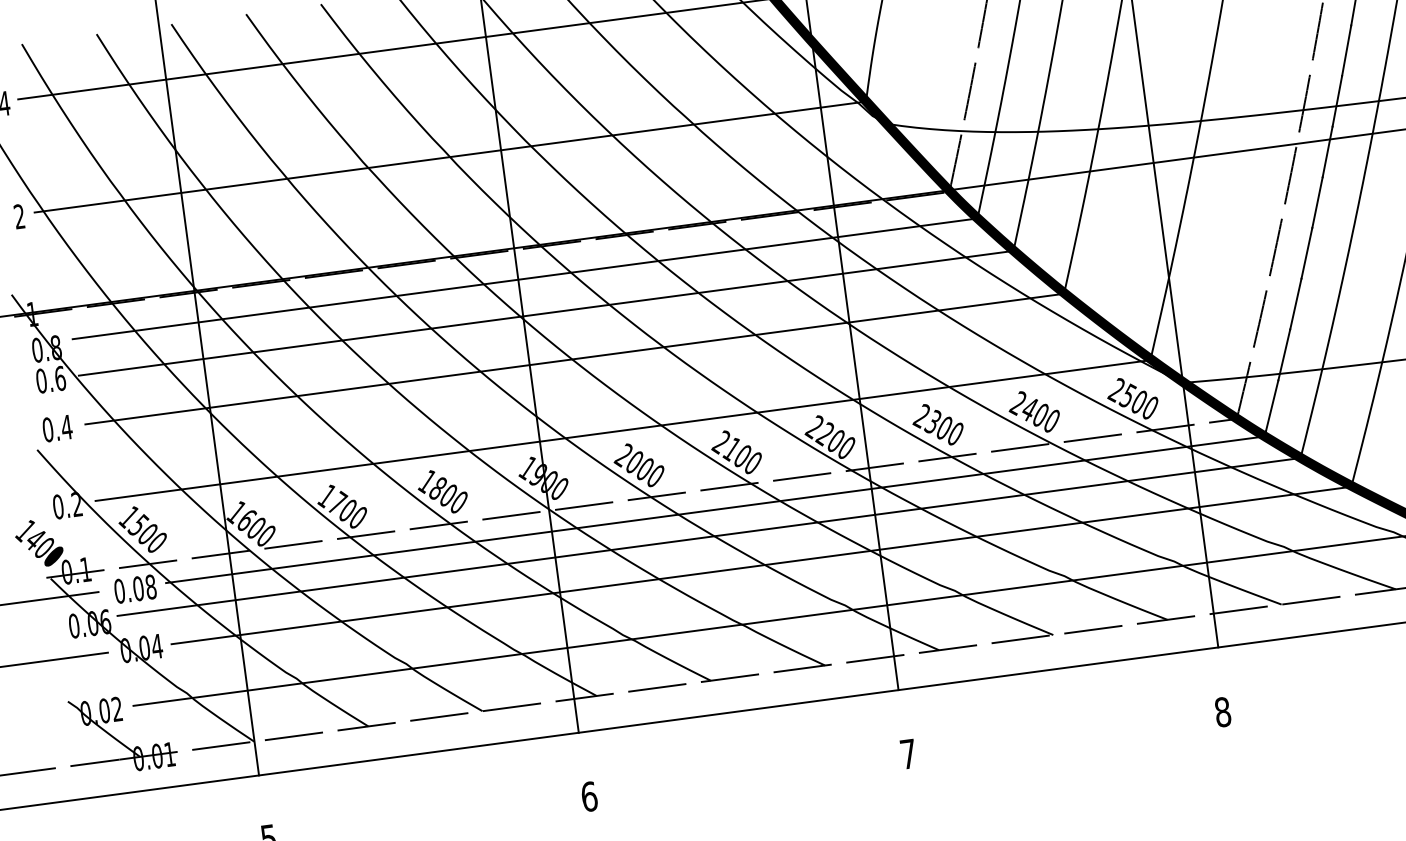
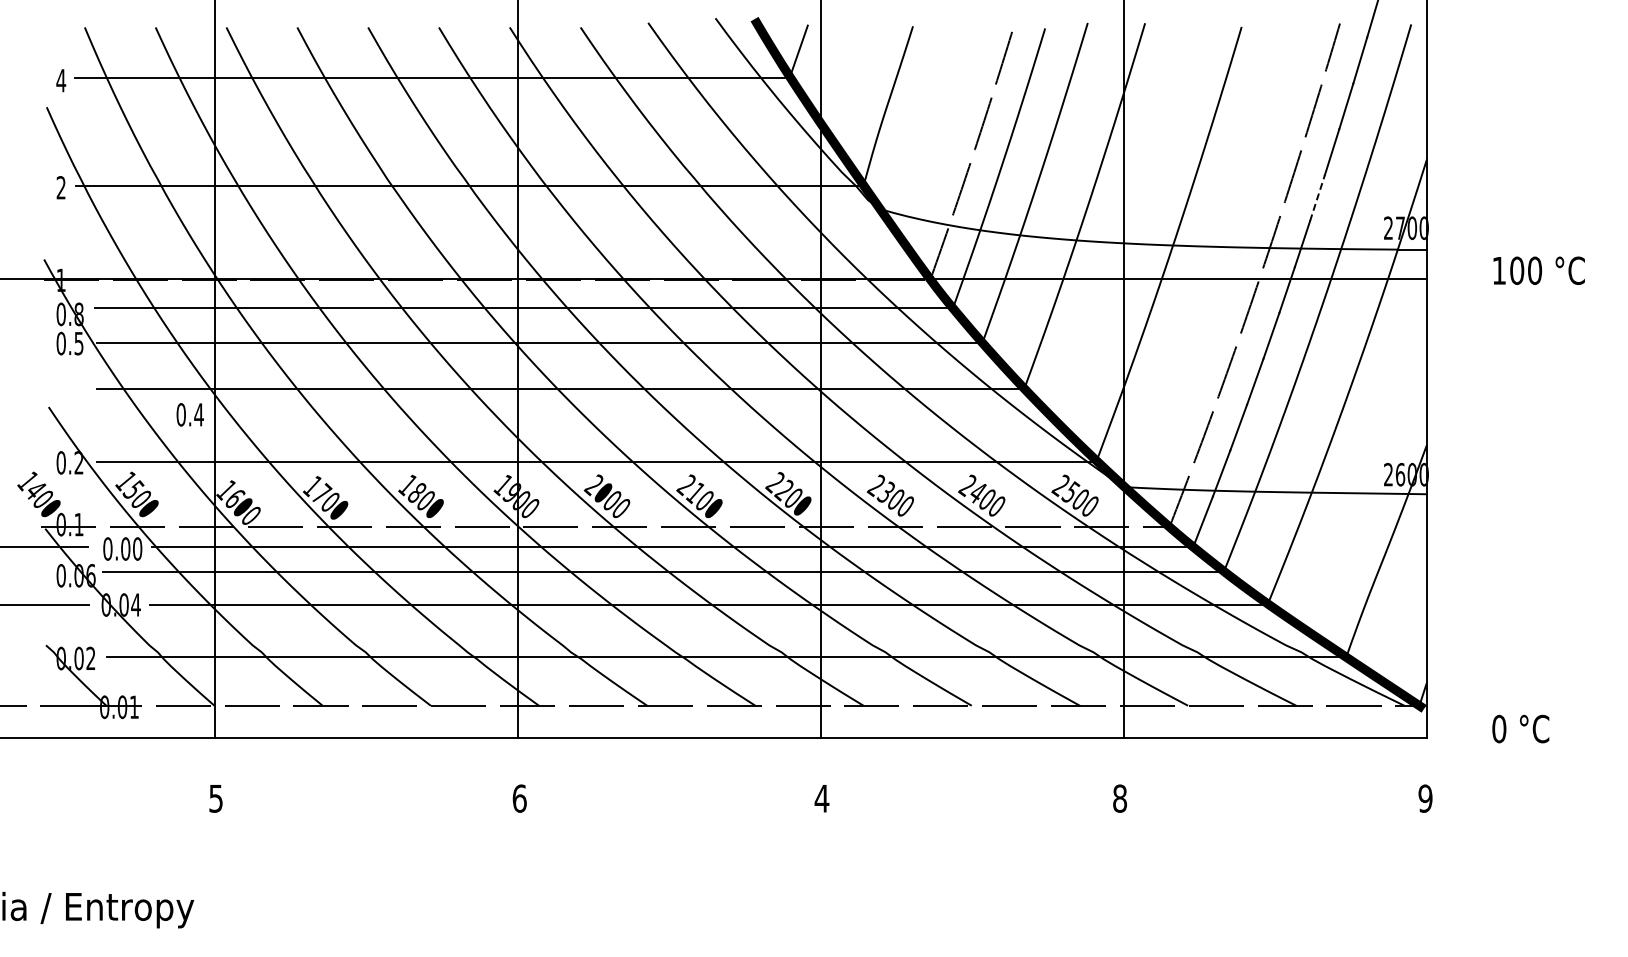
line: (1346, 50) -> (1317, 197), solid -> dashed
text: (59, 378) -> (78, 343), 0.6 -> 0.5
text: (56, 428) -> (189, 414), moved
text: (150, 586) -> (137, 548), 0.08 -> 0.00
text: (907, 754) -> (821, 798), 7 -> 4

